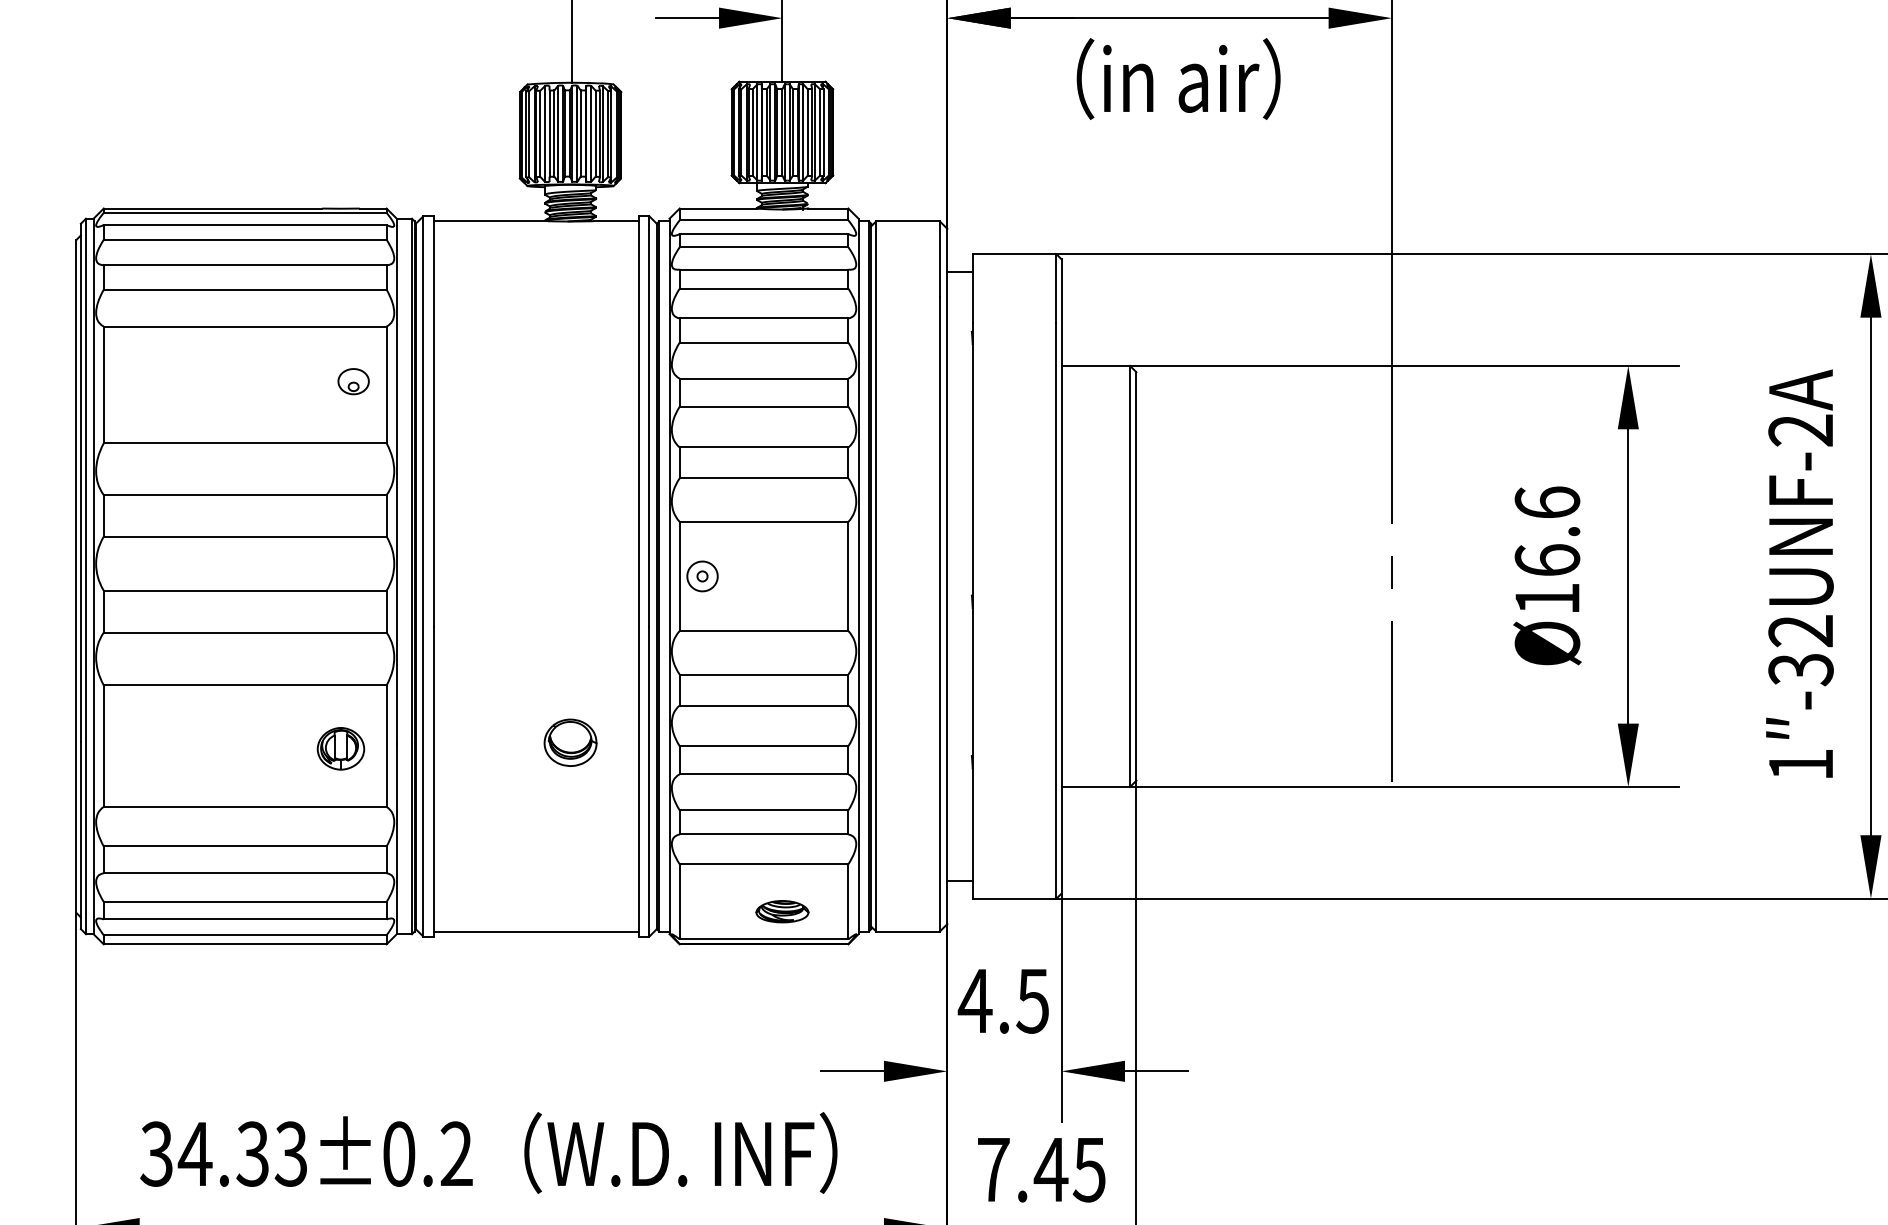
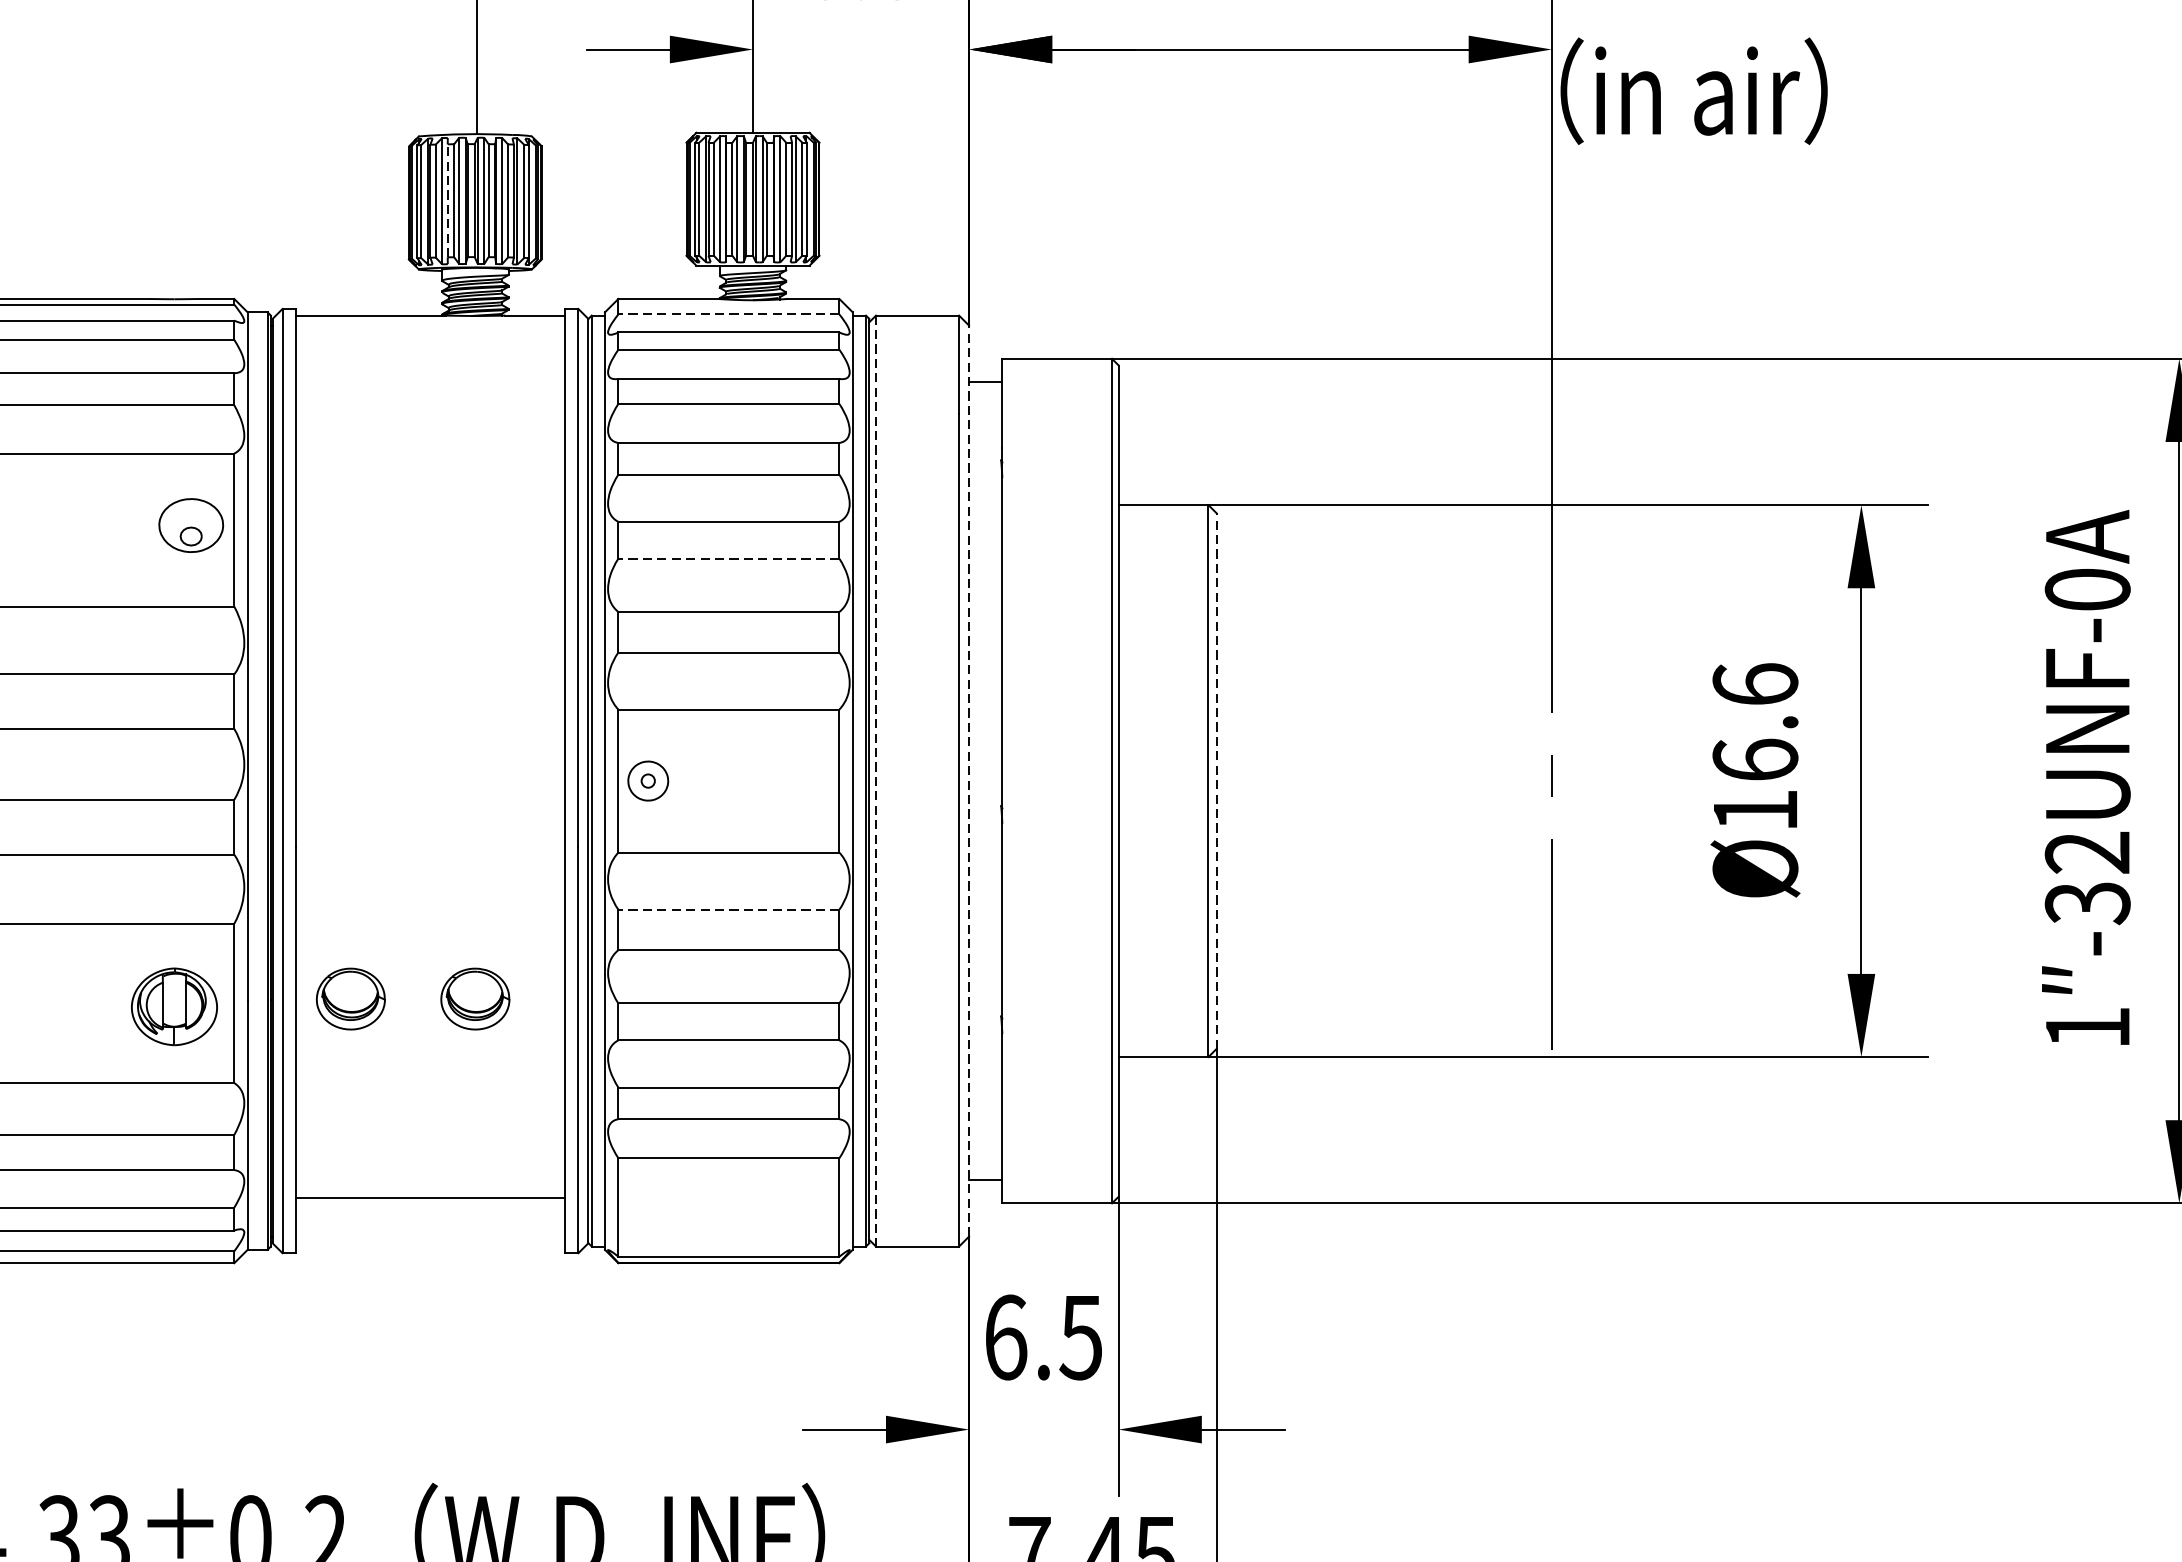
text: (1178, 78) -> (1693, 90), moved
line: (549, 133) -> (447, 200), solid -> dashed
line: (763, 220) -> (728, 314), solid -> dashed
part: (353, 381) -> (190, 525), size x1.6
line: (763, 406) -> (728, 558), solid -> dashed
text: (1800, 430) -> (2087, 589), -32UNF-2A -> -32UNF-0A
line: (1136, 575) -> (1216, 779), solid -> dashed
line: (876, 576) -> (876, 781), solid -> dashed
line: (947, 576) -> (969, 781), solid -> dashed
line: (763, 674) -> (728, 909), solid -> dashed
part: (475, 742) -> (350, 998), added
part: (340, 748) -> (173, 1006), size x1.4
part: (782, 911) -> (753, 1220), removed
line: (536, 931) -> (430, 1197), moved
text: (974, 1000) -> (1004, 1336), 4.5 -> 6.5

